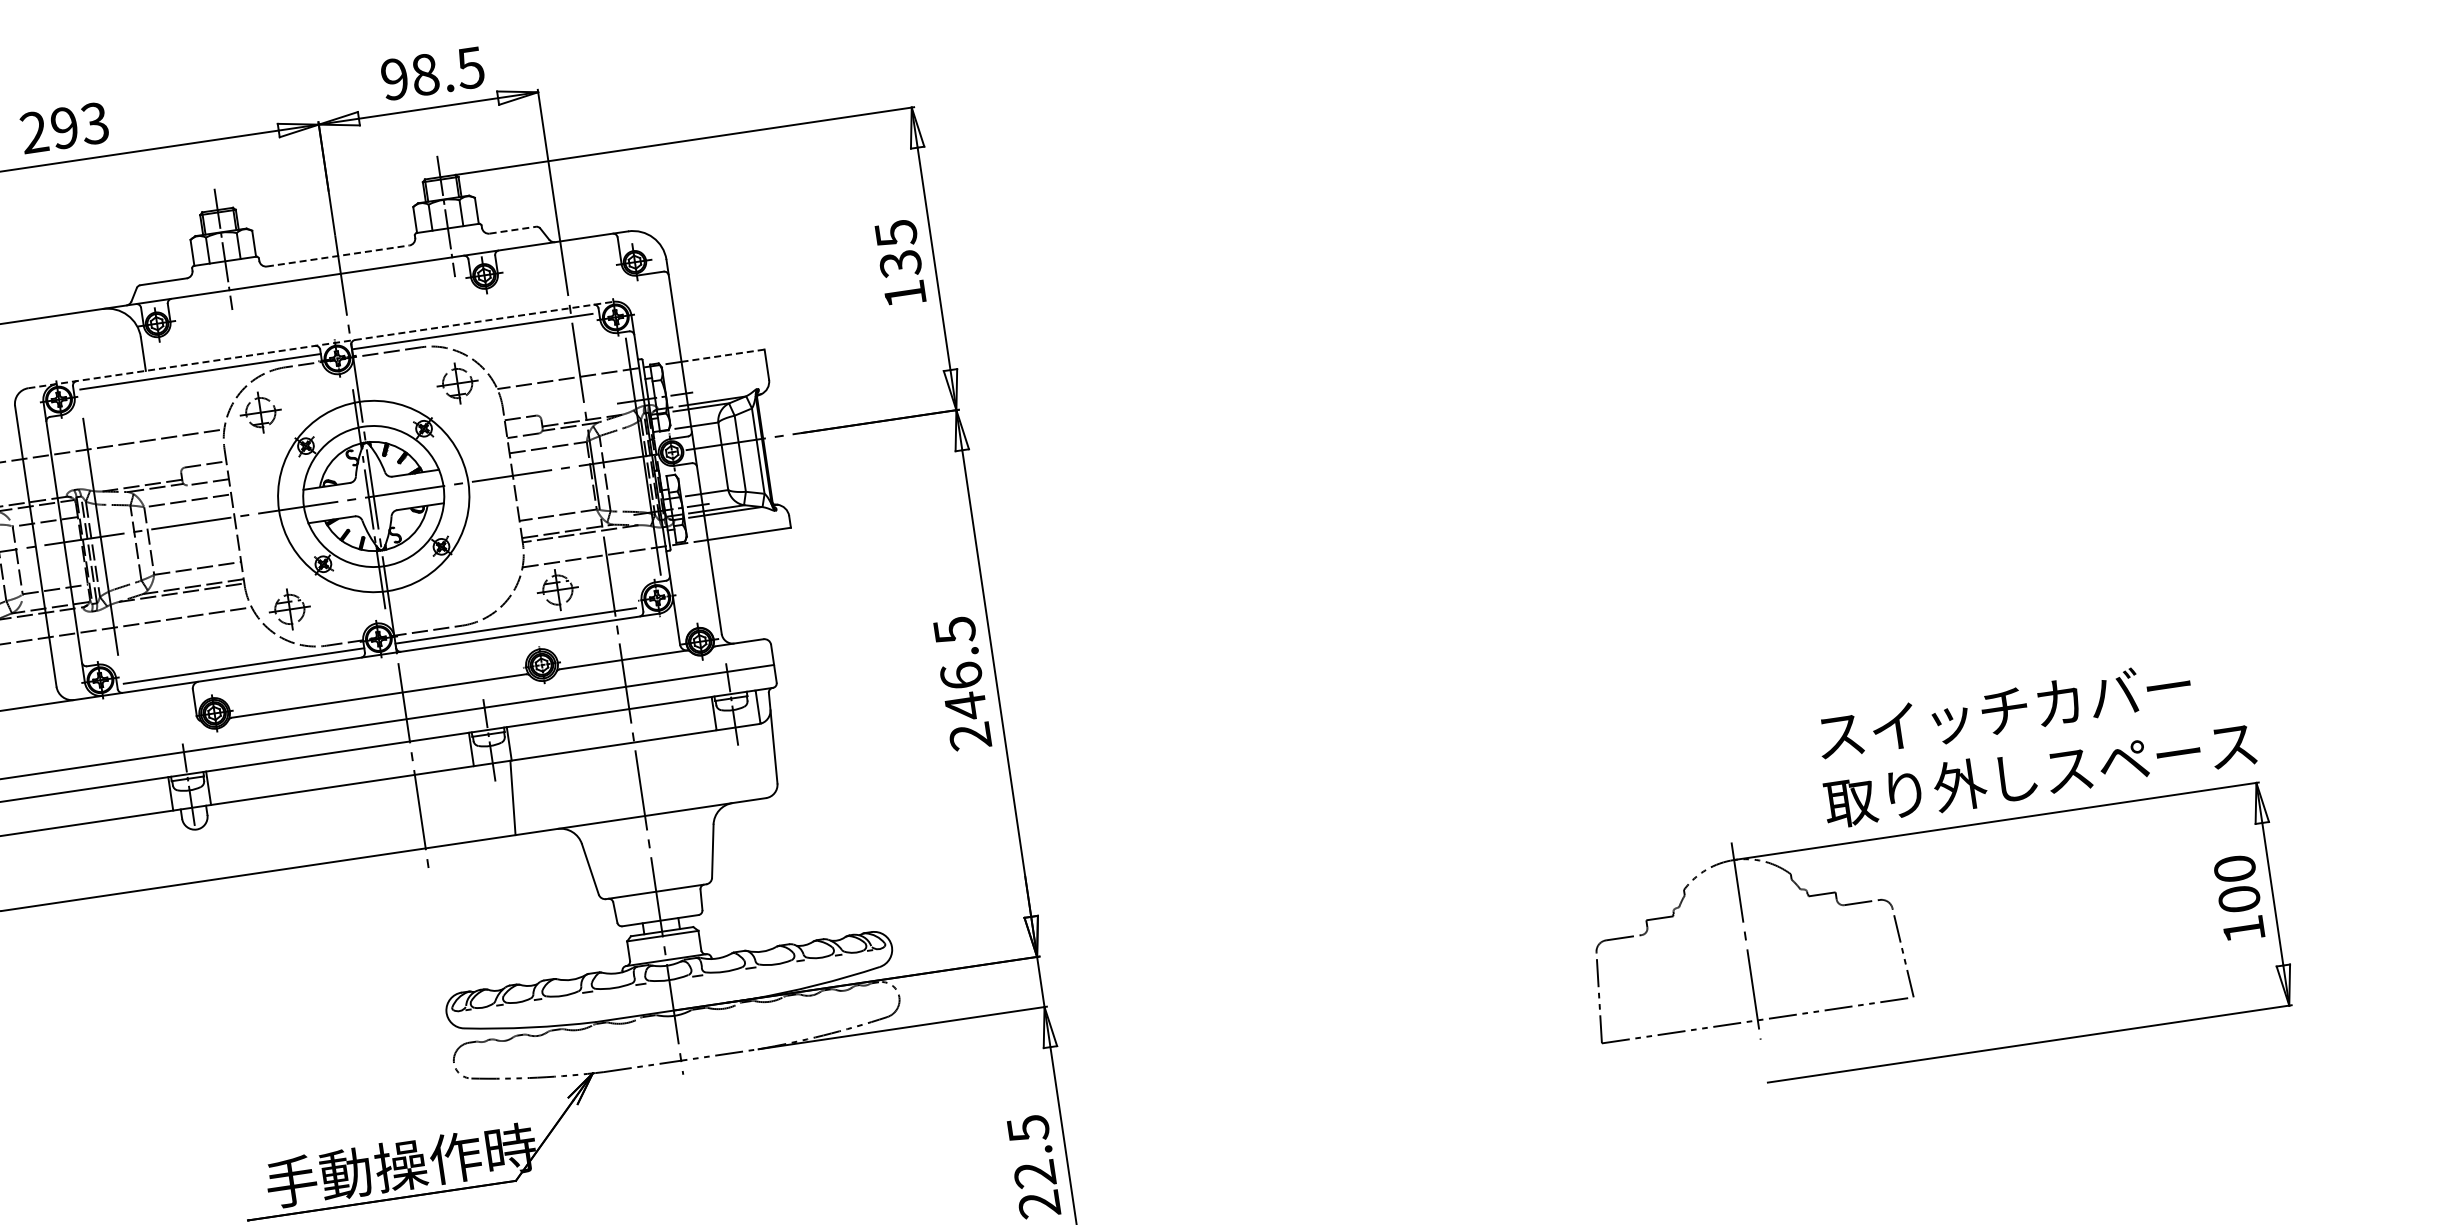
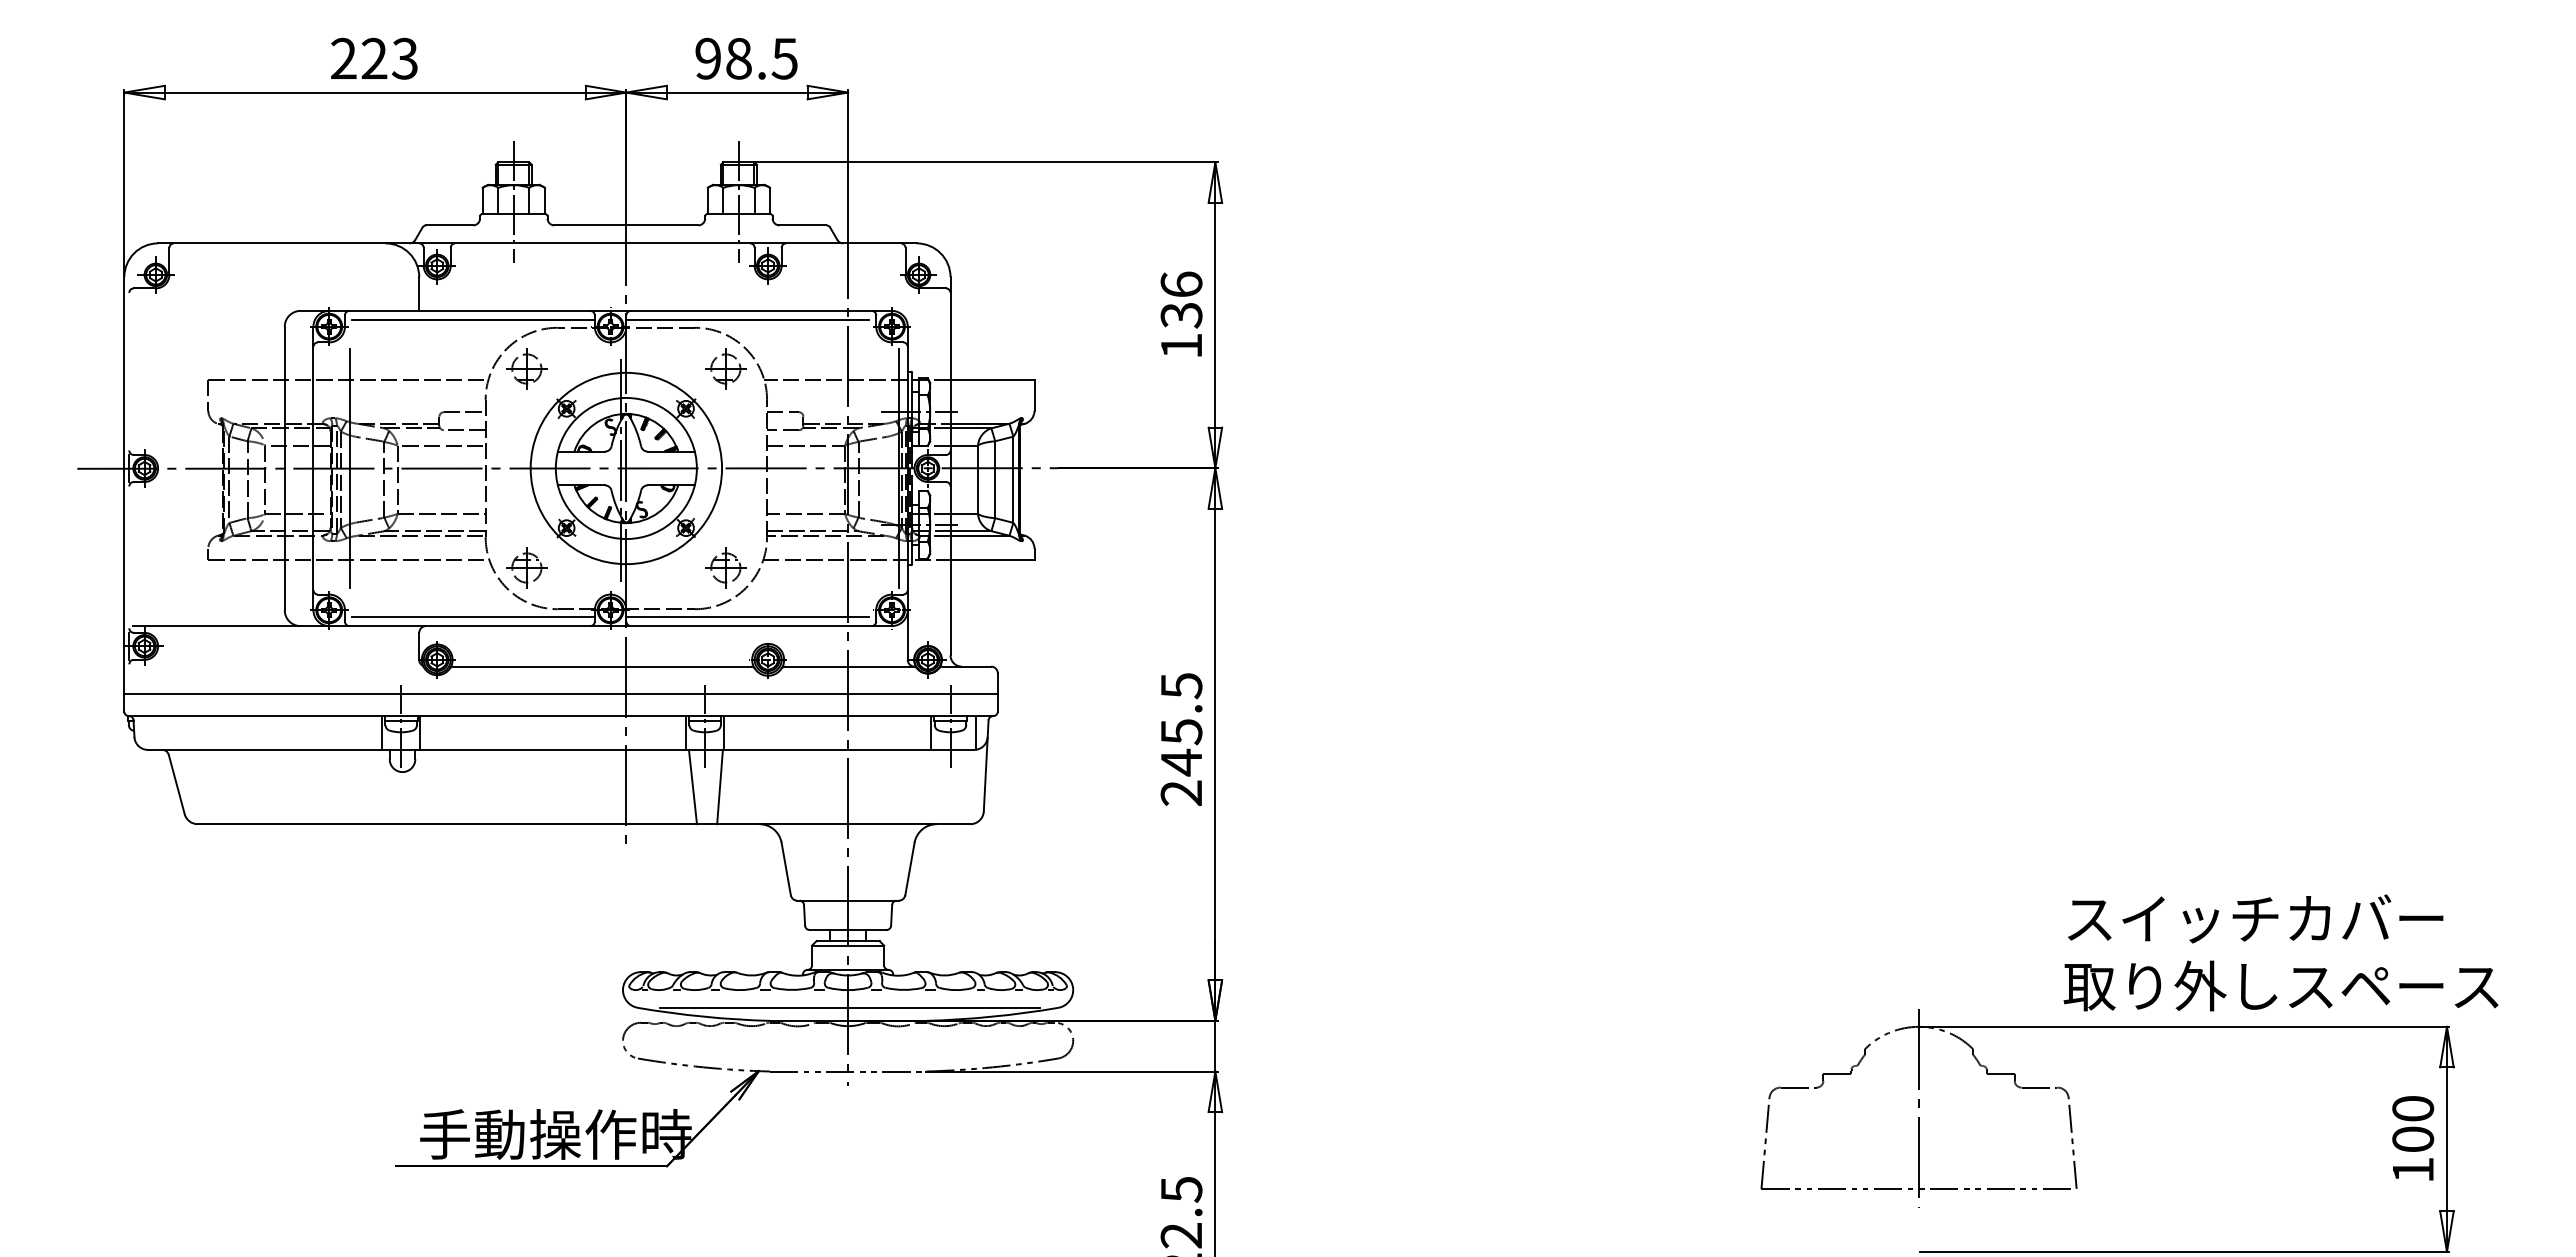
text: (64, 127) -> (374, 58), 293 -> 223
line: (513, 230) -> (803, 225), dashed -> solid
text: (896, 233) -> (1181, 284), 135 -> 136
line: (338, 256) -> (626, 225), dashed -> solid
line: (321, 344) -> (596, 310), dashed -> solid
line: (723, 355) -> (992, 380), dashed -> solid
part: (557, 589) -> (725, 567), moved
text: (961, 675) -> (1181, 731), 246.5 -> 245.5
text: (2034, 740) -> (2280, 952), moved
line: (485, 801) -> (692, 786), added
line: (673, 998) -> (849, 1008), added

